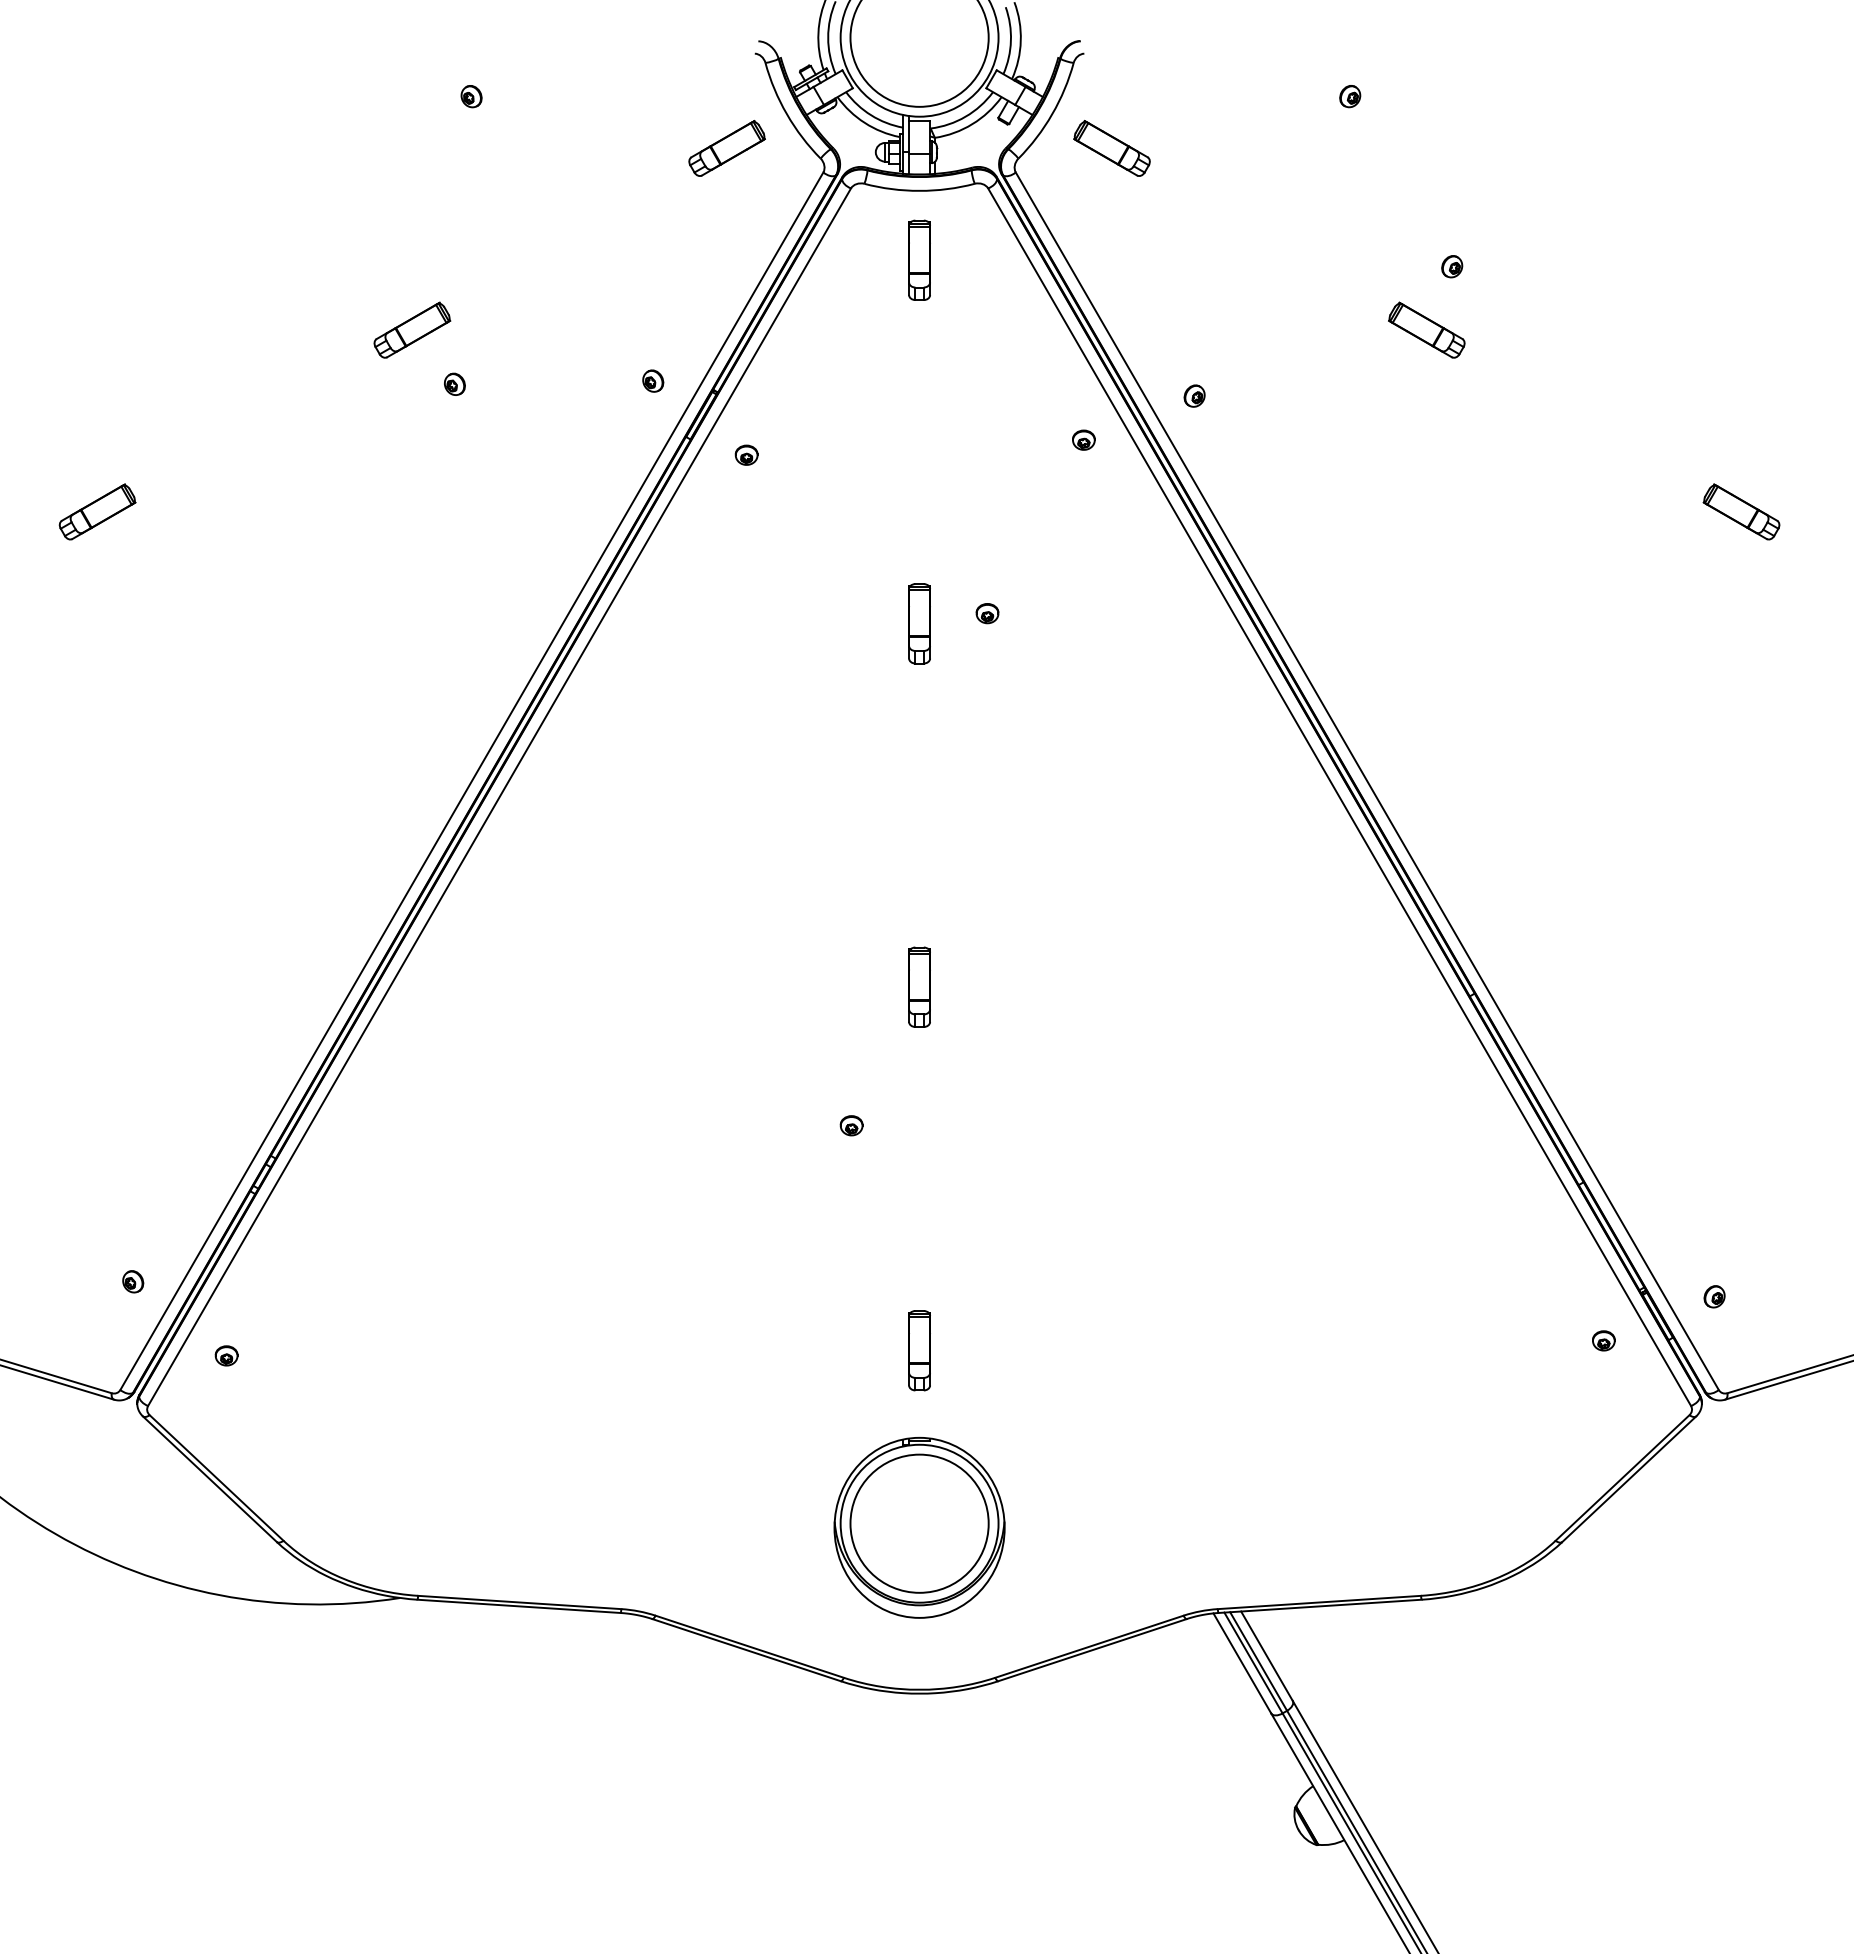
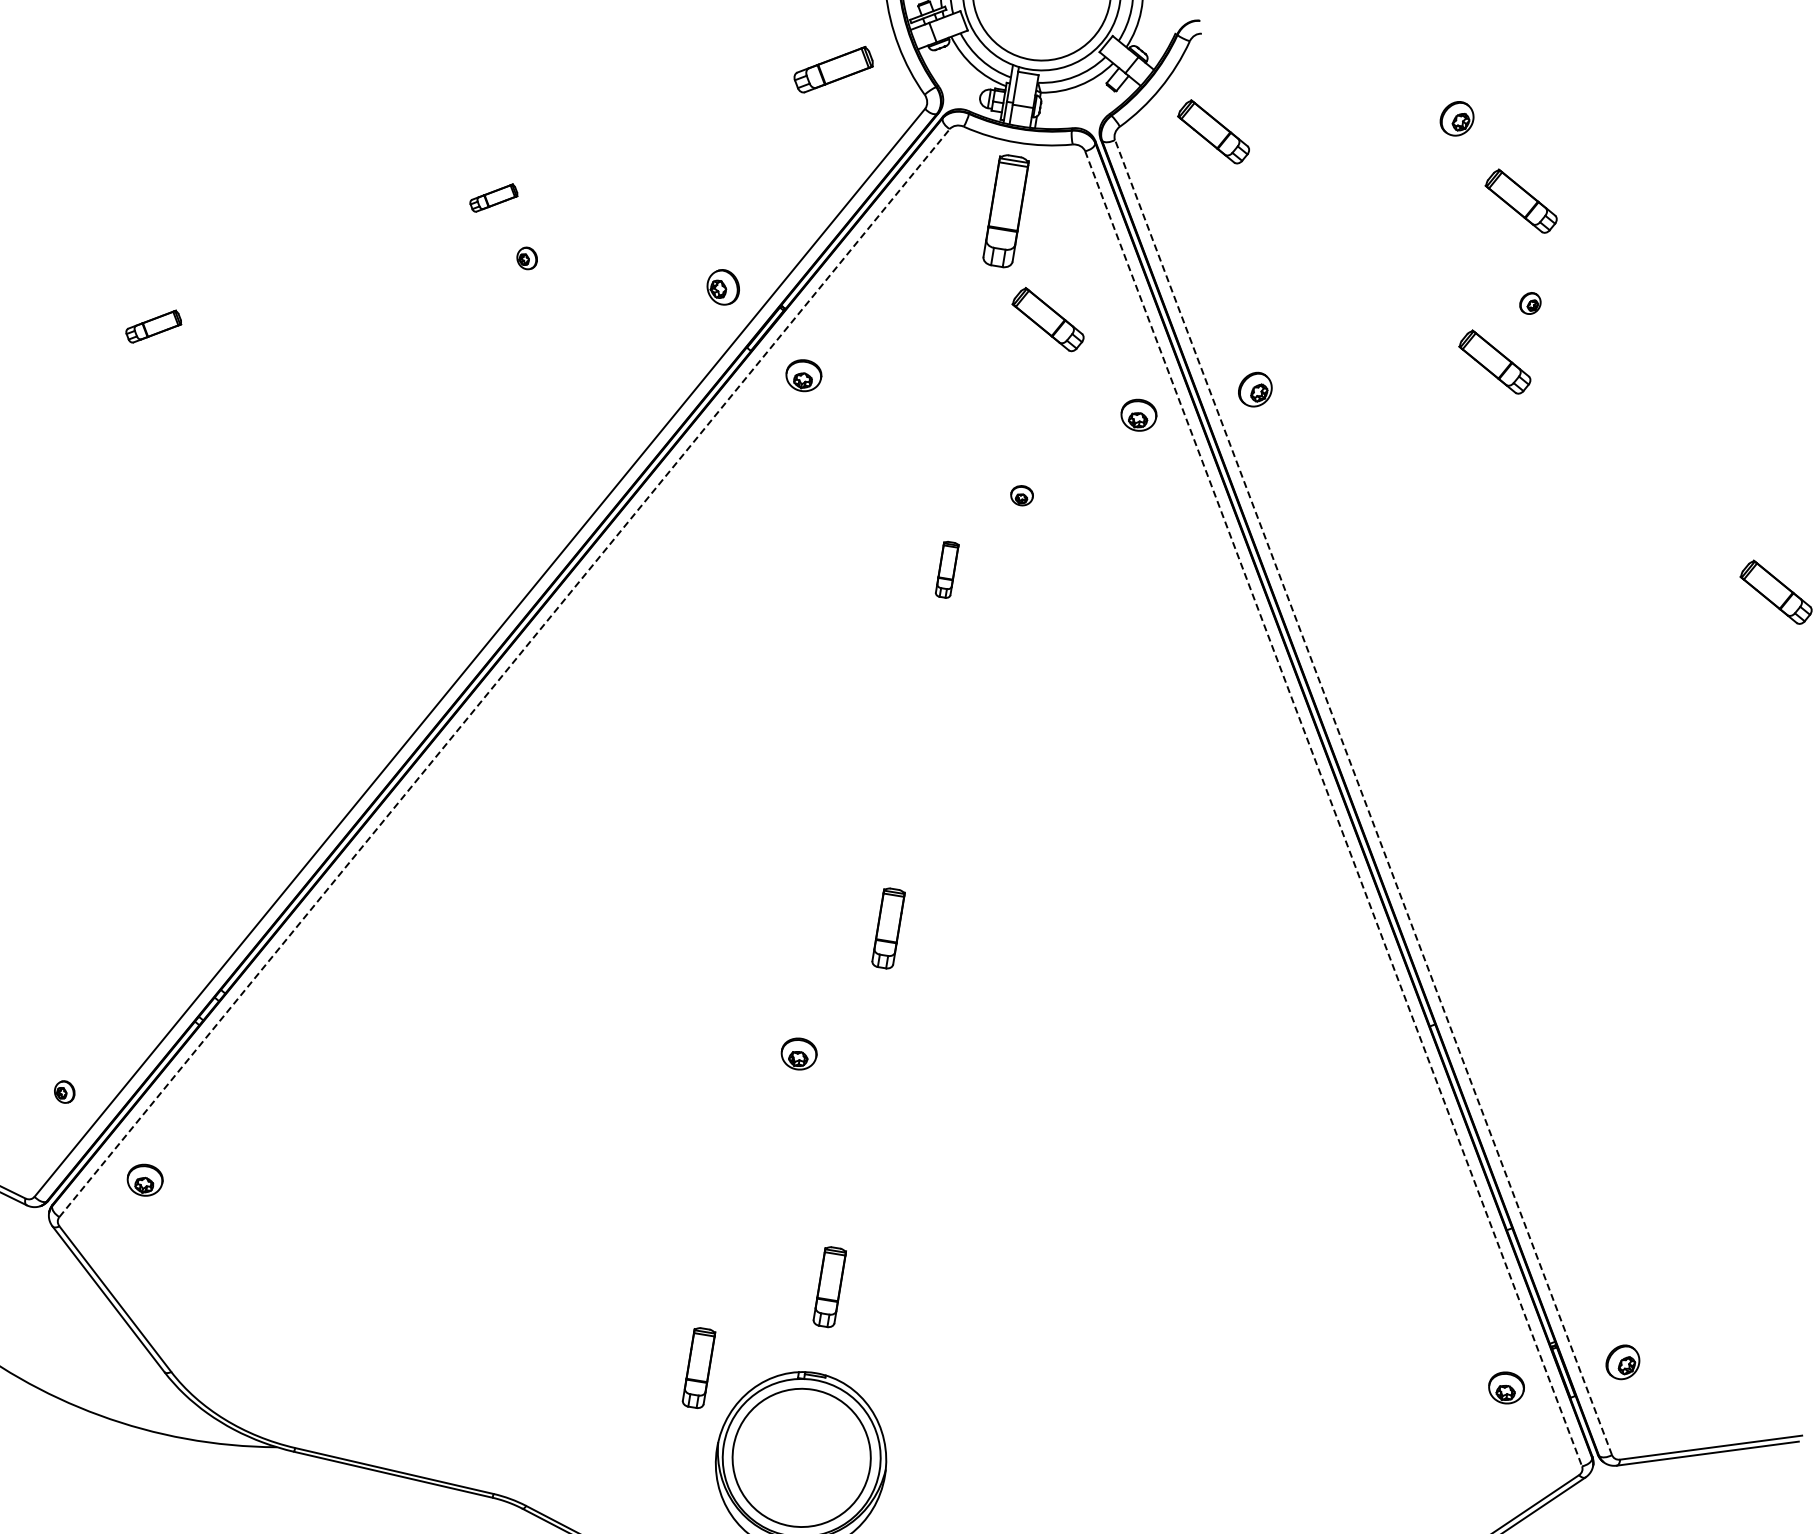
part: (1350, 96) -> (1457, 119), size x1.6
part: (1426, 166) -> (1521, 200), added
part: (919, 259) -> (1005, 210), size x1.4
part: (412, 329) -> (494, 197), size x0.6
part: (978, 360) -> (1047, 319), added
part: (653, 380) -> (723, 286), size x1.6
part: (1194, 395) -> (1255, 388), size x1.6
part: (1083, 439) -> (1138, 414), size x1.6
part: (746, 454) -> (803, 374), size x1.6
part: (97, 511) -> (154, 326), size x0.7
part: (987, 613) -> (1022, 495), moved
part: (919, 623) -> (947, 569), size x0.7
line: (1367, 781) -> (1363, 797), solid -> dashed
line: (499, 797) -> (504, 673), solid -> dashed
line: (1339, 797) -> (1333, 809), solid -> dashed
part: (851, 1125) -> (798, 1053), size x1.6
part: (1714, 1296) -> (1622, 1362), size x1.6
part: (1603, 1340) -> (1506, 1387), size x1.6
part: (226, 1355) -> (144, 1179), size x1.6
part: (803, 1451) -> (698, 1367), added

